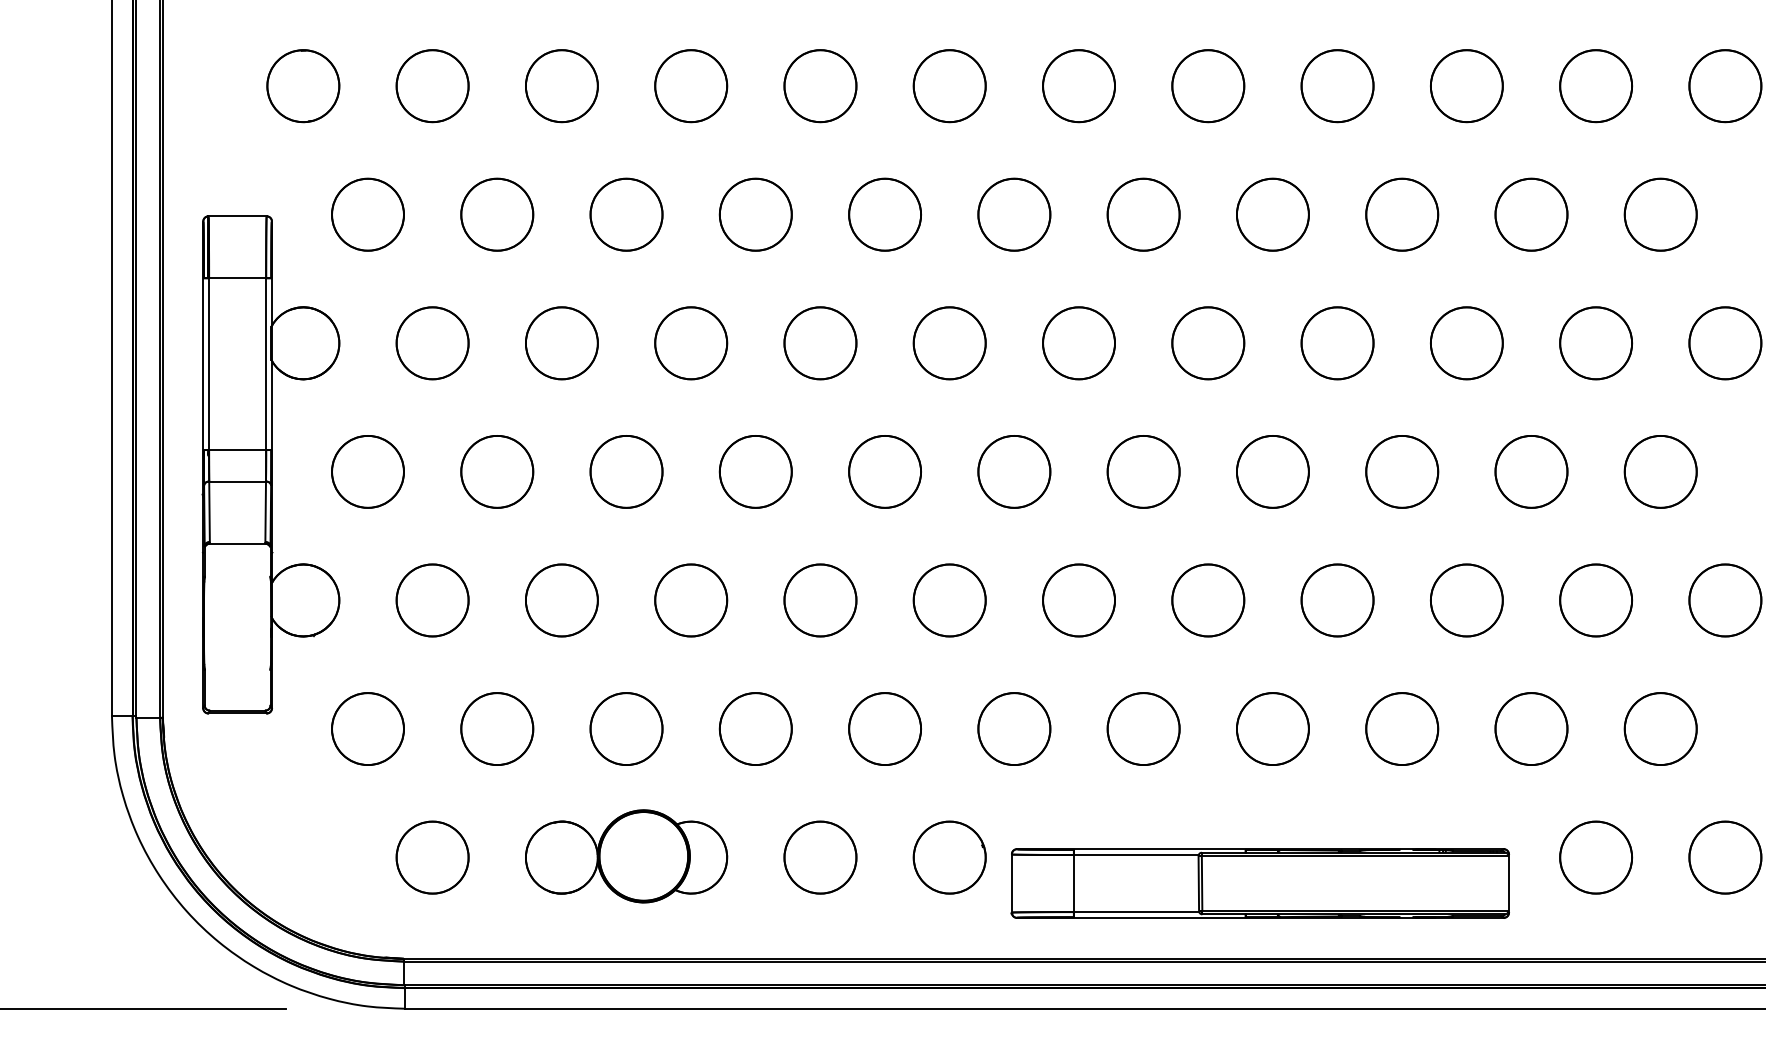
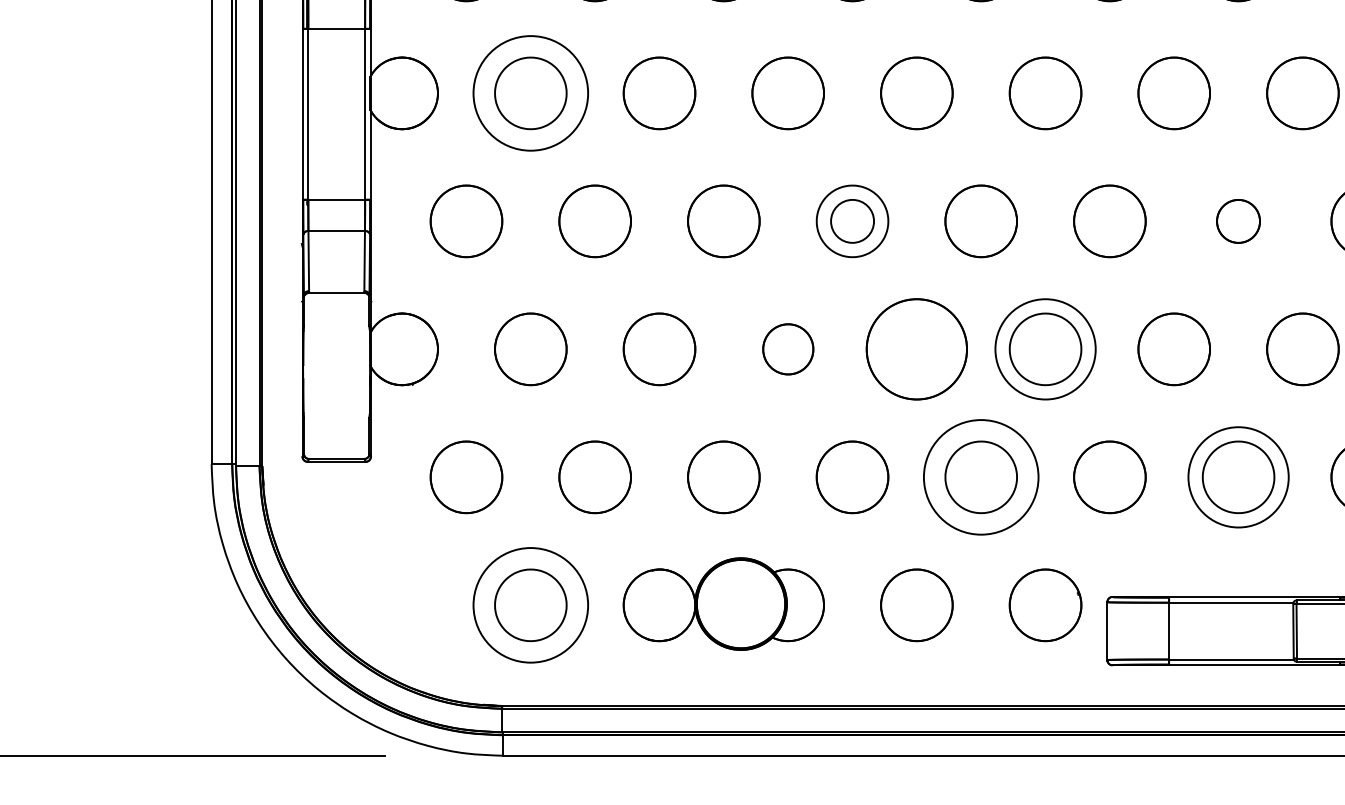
circle: (432, 343) -> (530, 93), size x1.6
circle: (755, 471) -> (852, 220), size x0.6
part: (1143, 471) -> (1238, 220), size x0.6
part: (691, 600) -> (788, 349), size x0.7
part: (820, 600) -> (916, 349), size x1.4
circle: (949, 600) -> (1045, 349), size x1.4
circle: (885, 729) -> (981, 477), size x1.6
circle: (1143, 729) -> (1238, 477), size x1.4
circle: (432, 857) -> (530, 605), size x1.6

